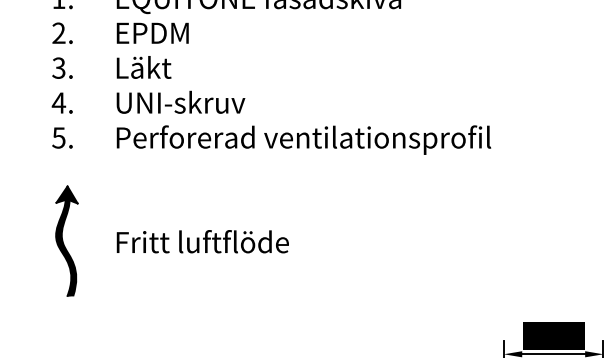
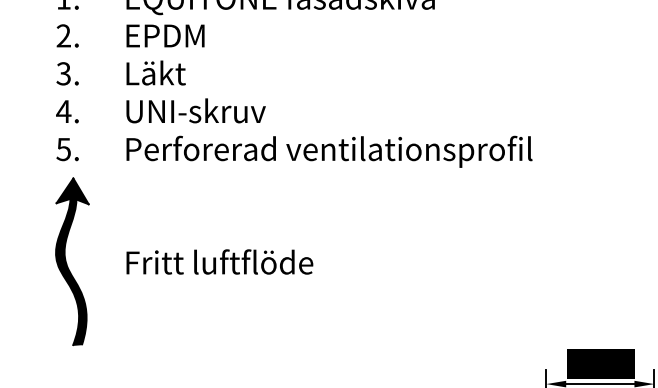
part: (66, 240) -> (71, 260), size x1.4

